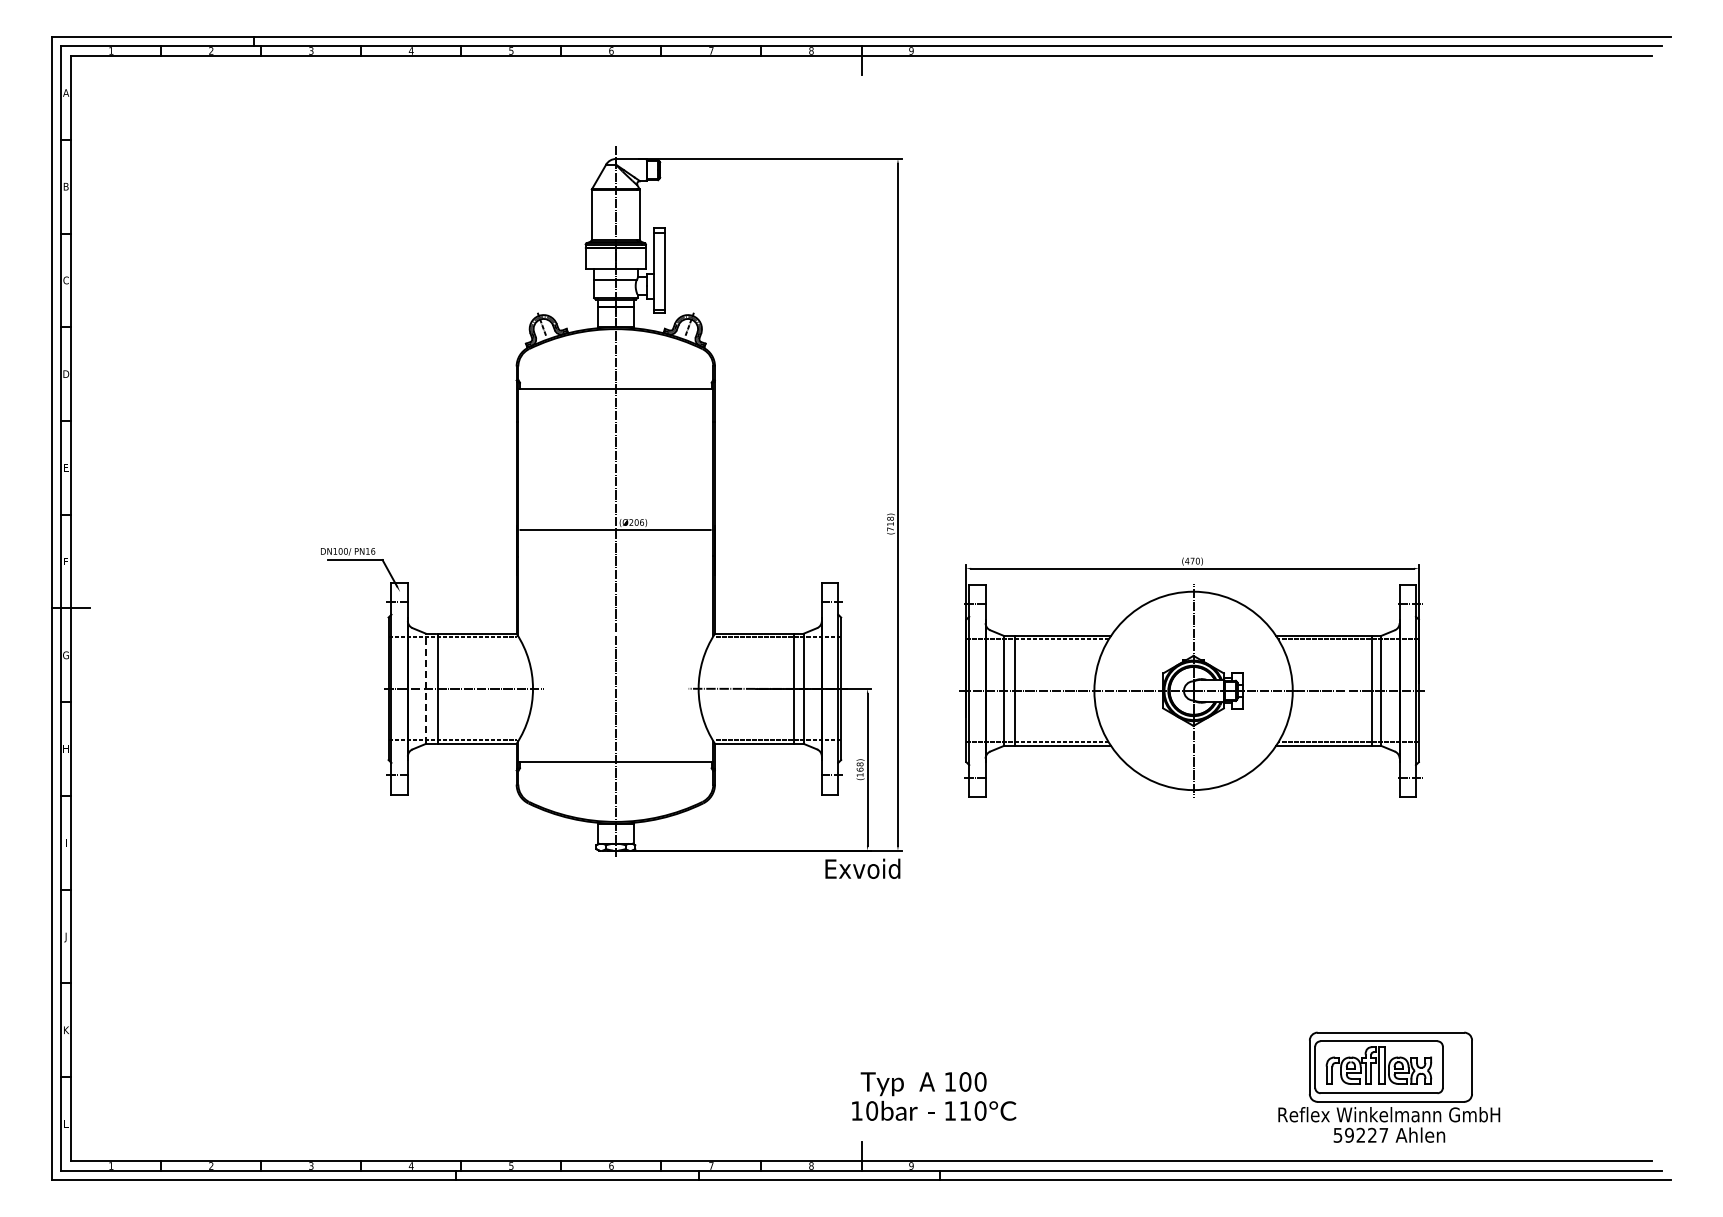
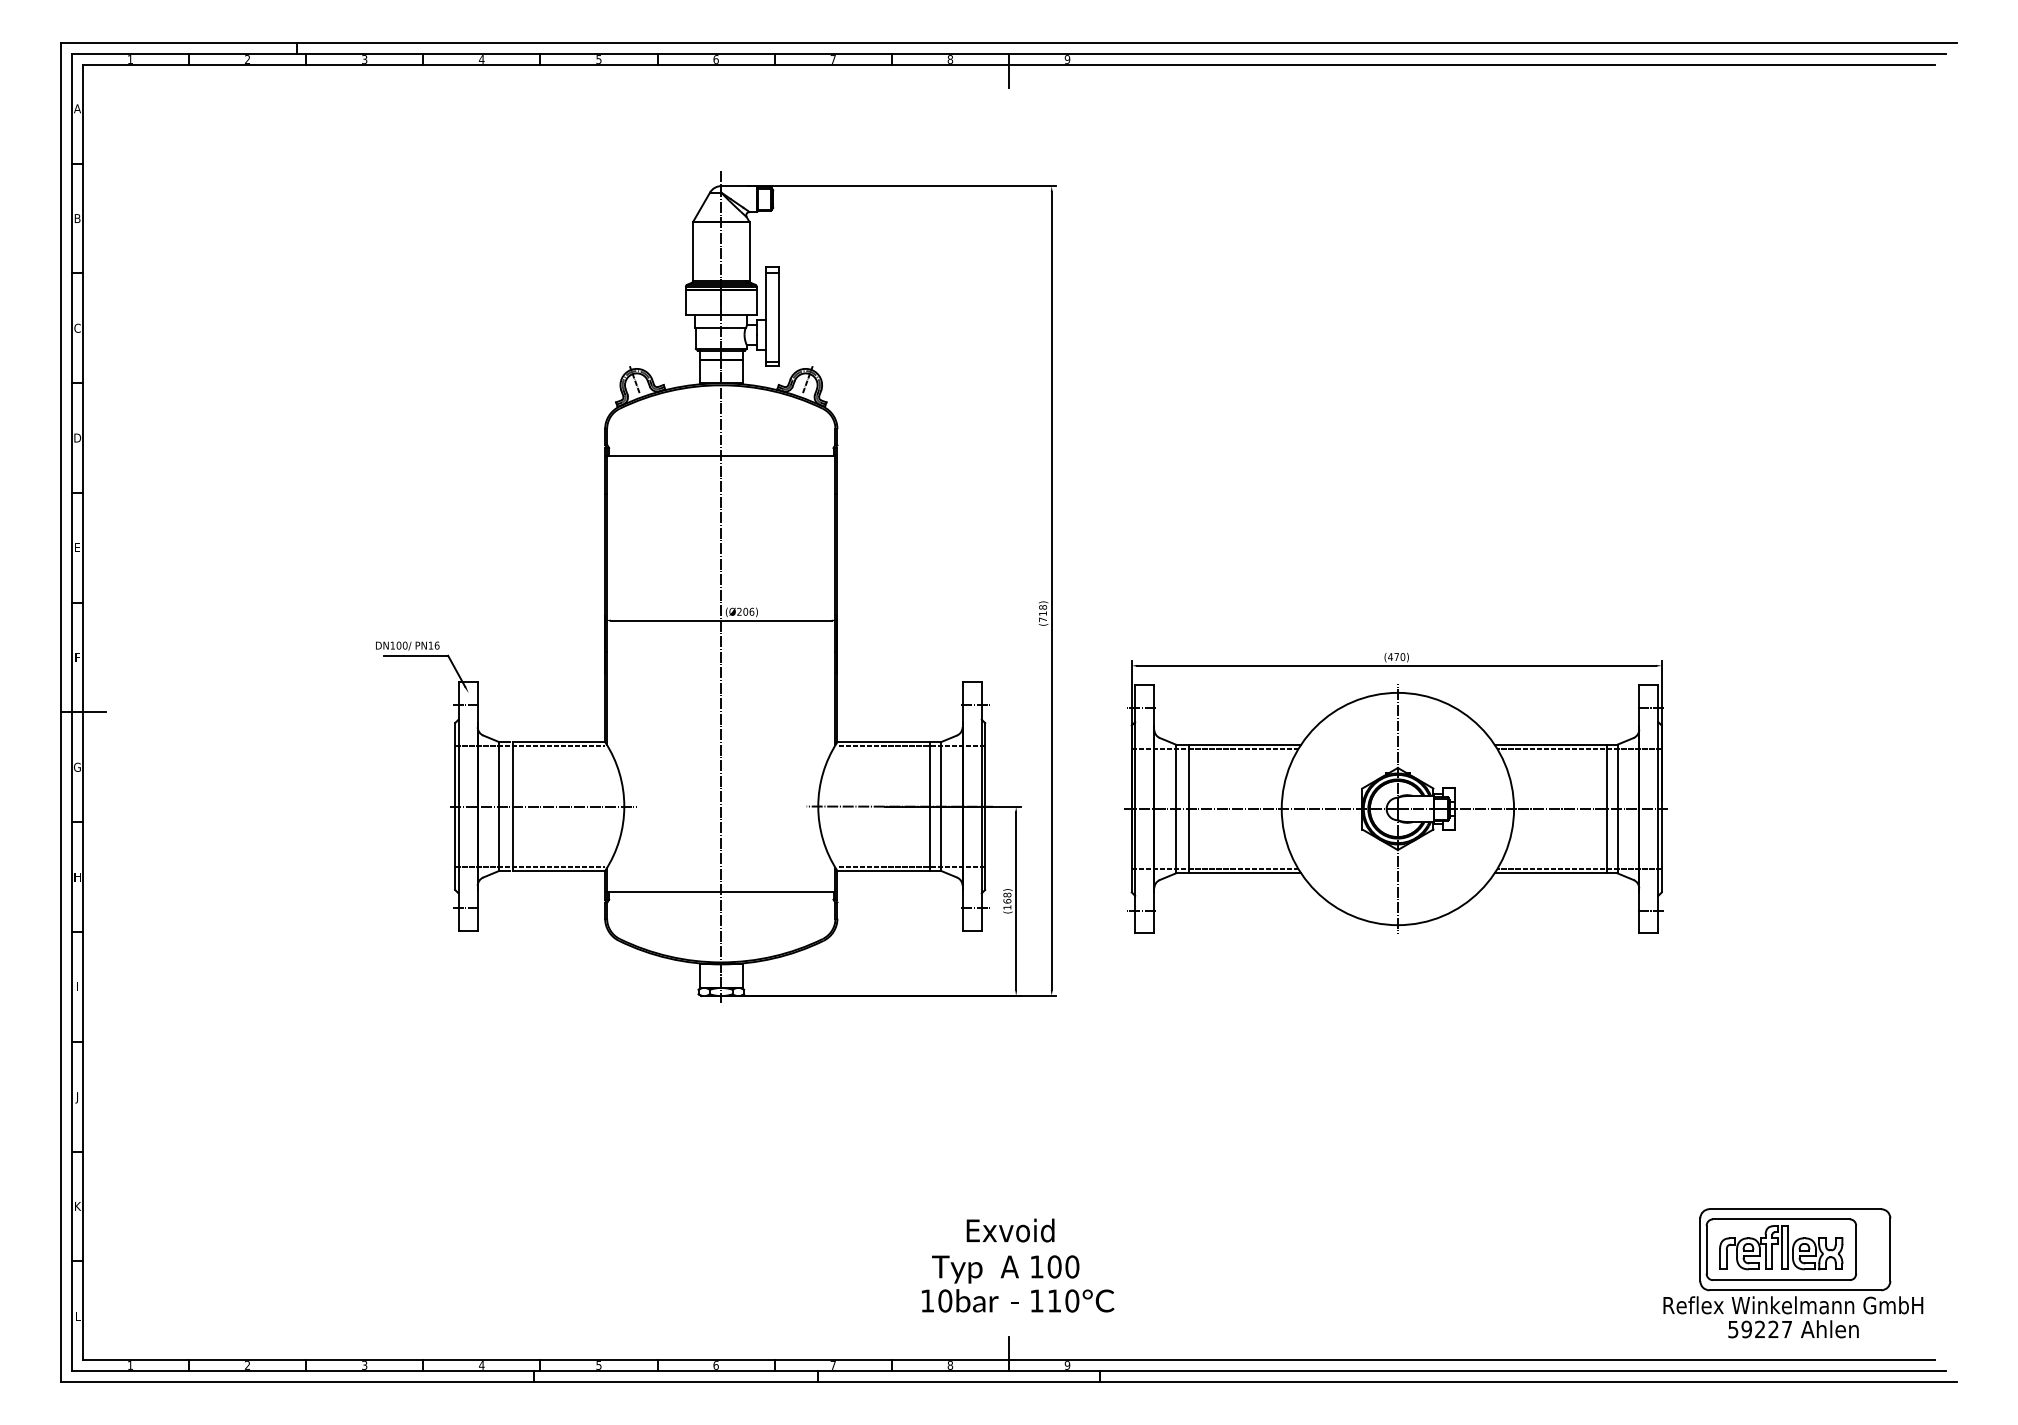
line: (426, 688) -> (499, 806), dashed -> solid
text: (862, 868) -> (1010, 1230), moved
part: (1389, 1086) -> (1793, 1272), moved
text: (934, 1096) -> (1018, 1283), moved

